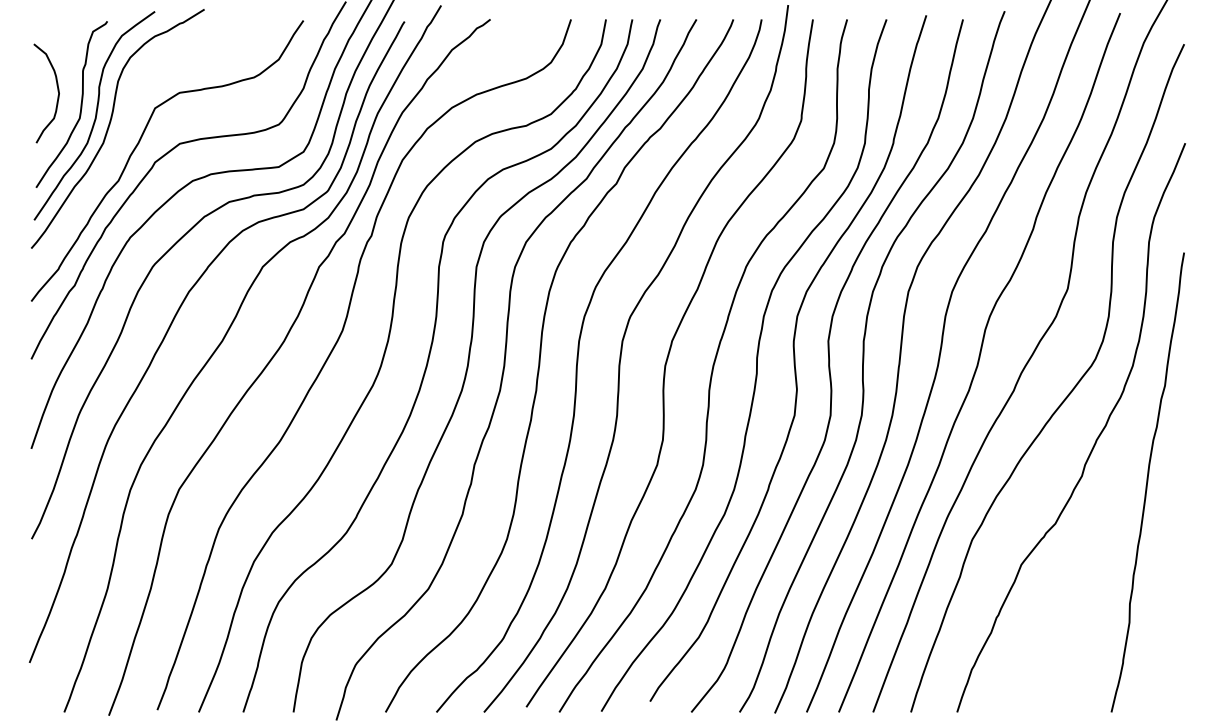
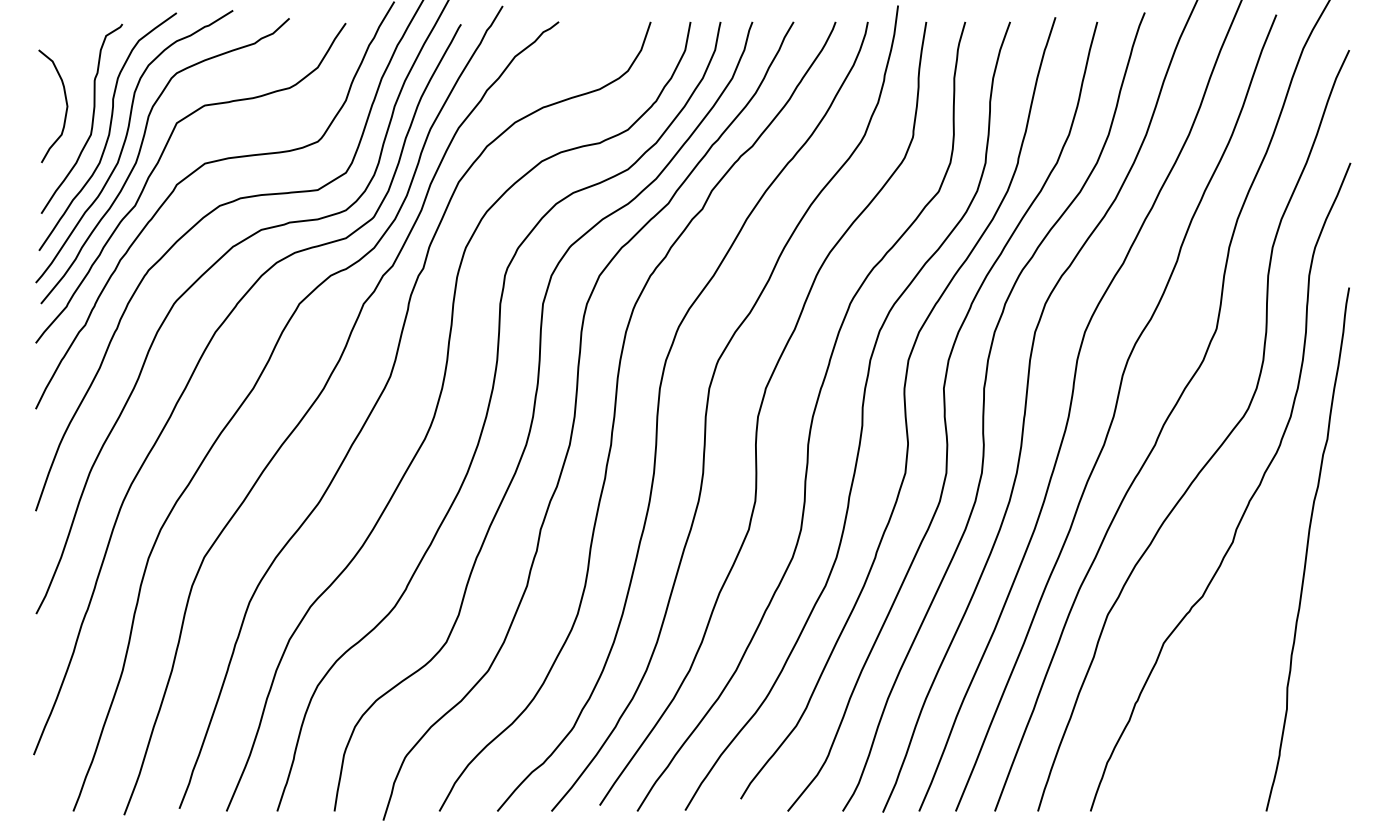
curve: (122, 137) -> (139, 156), added

